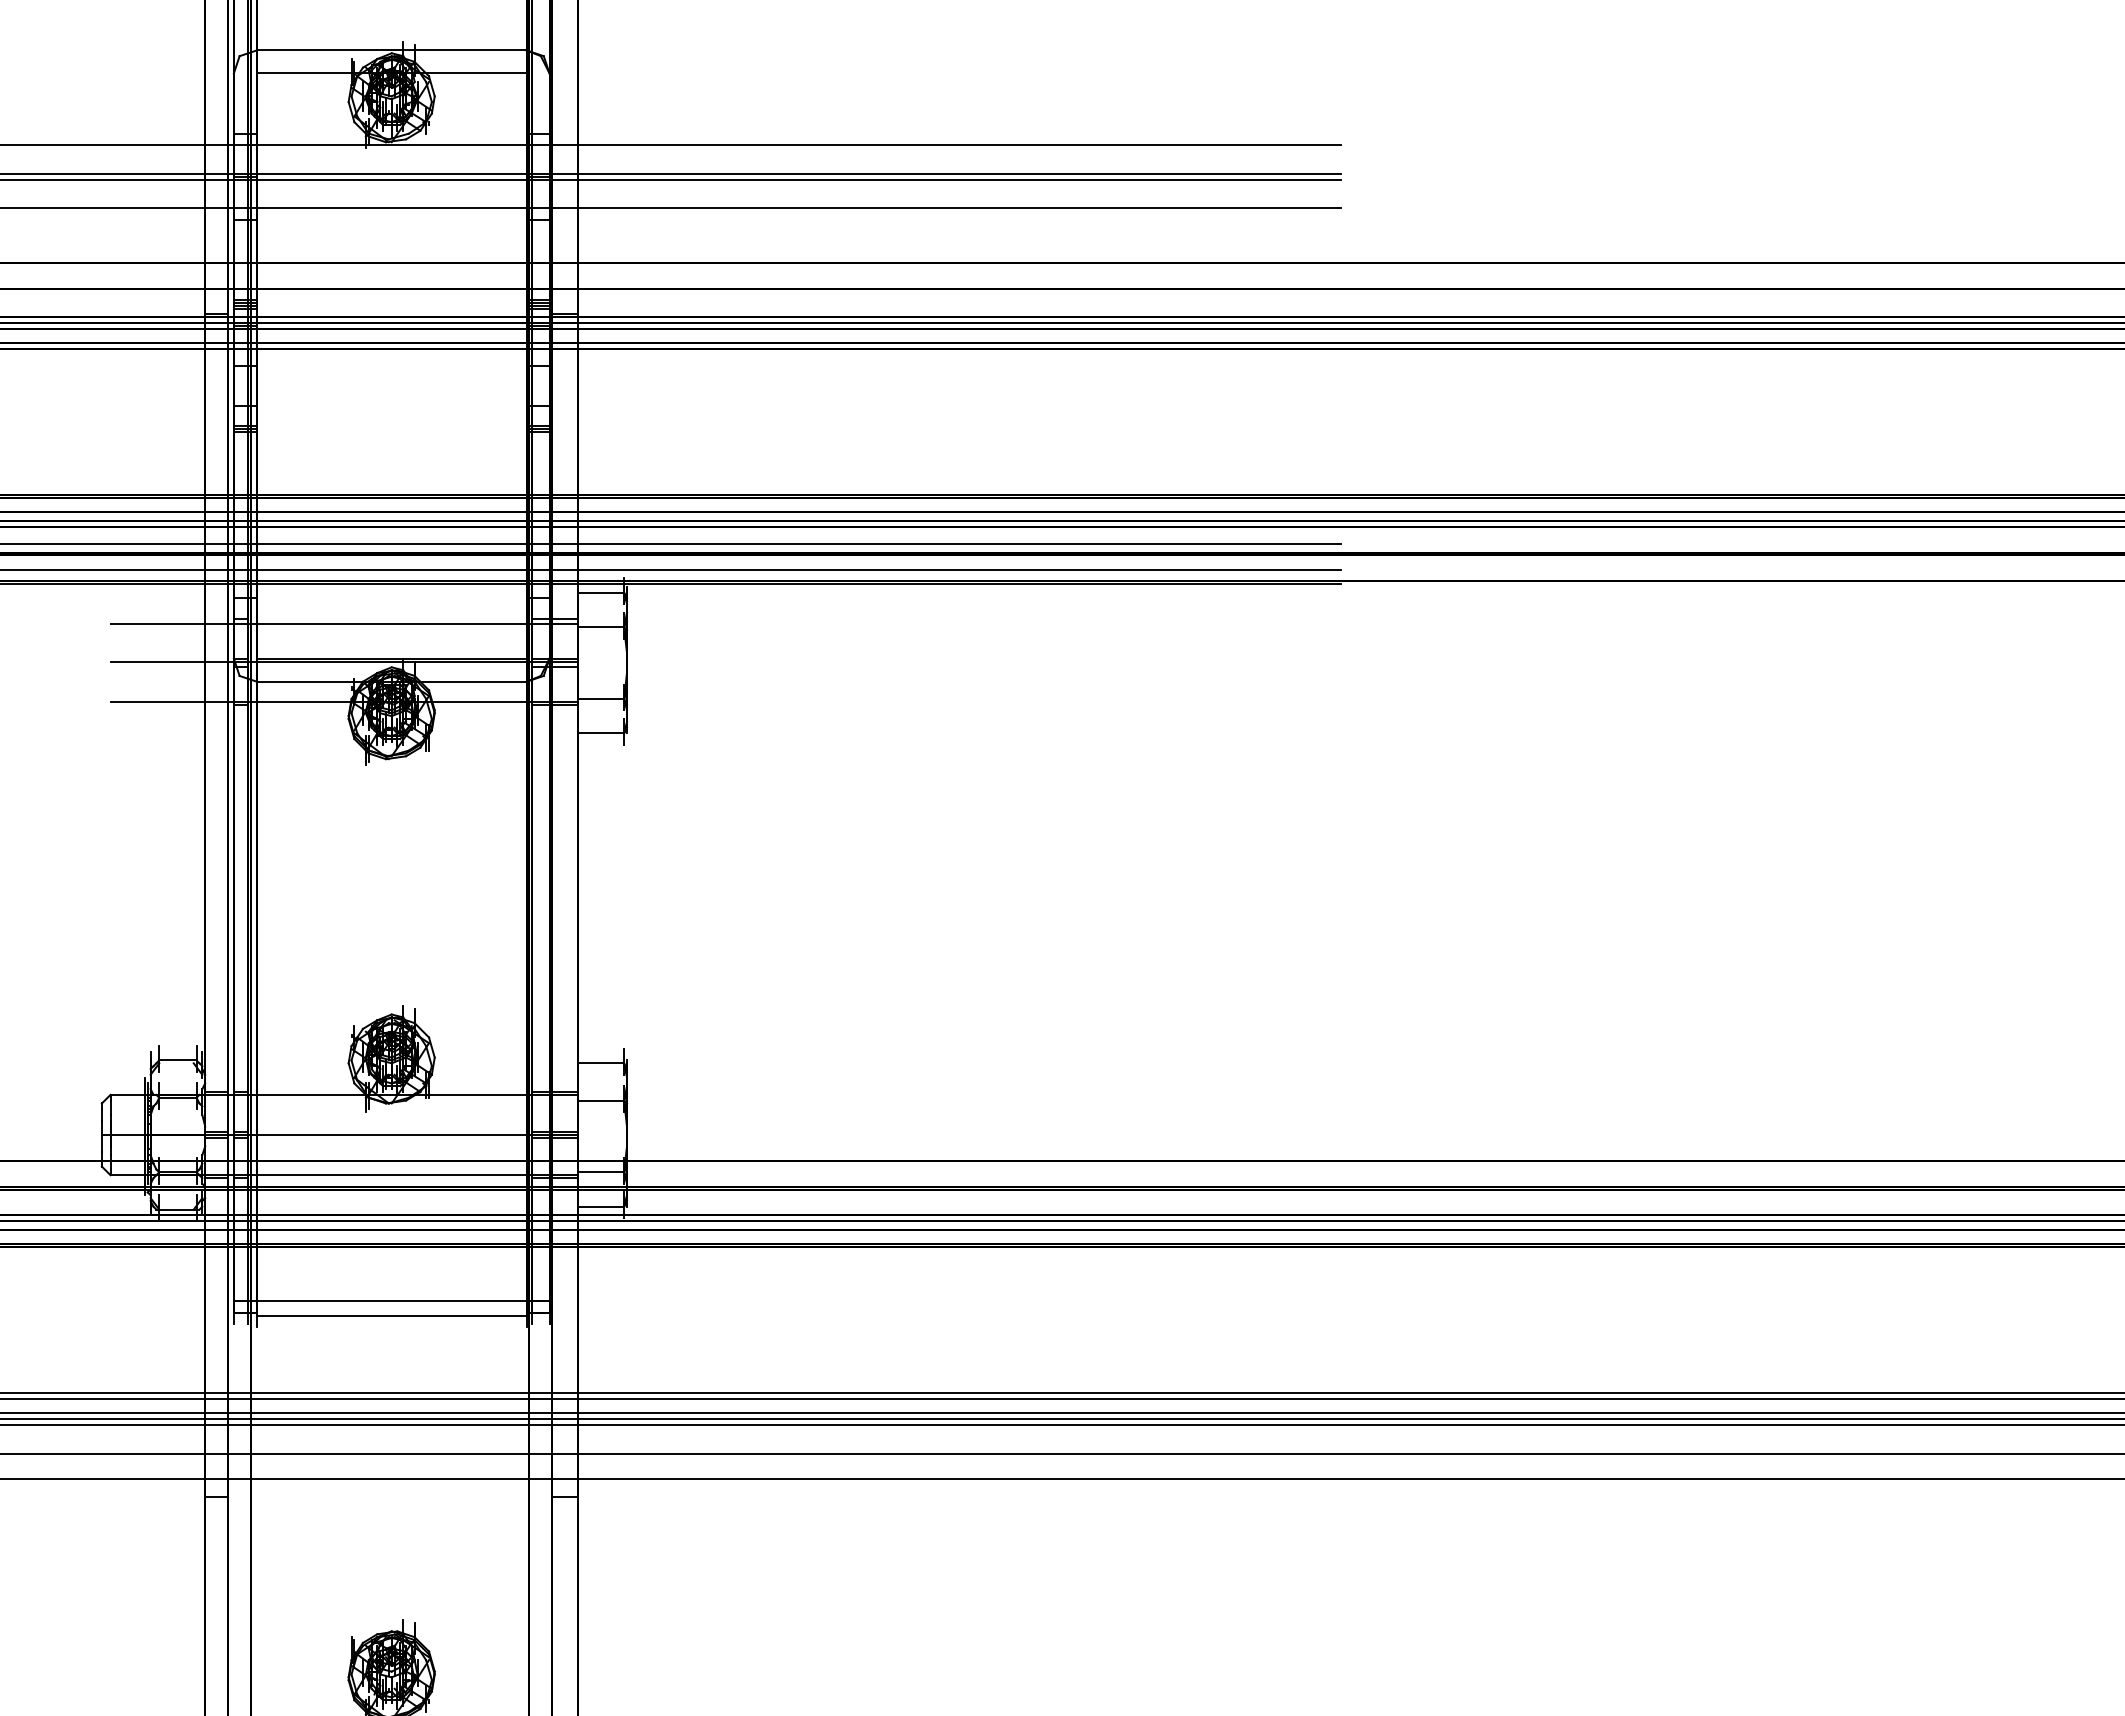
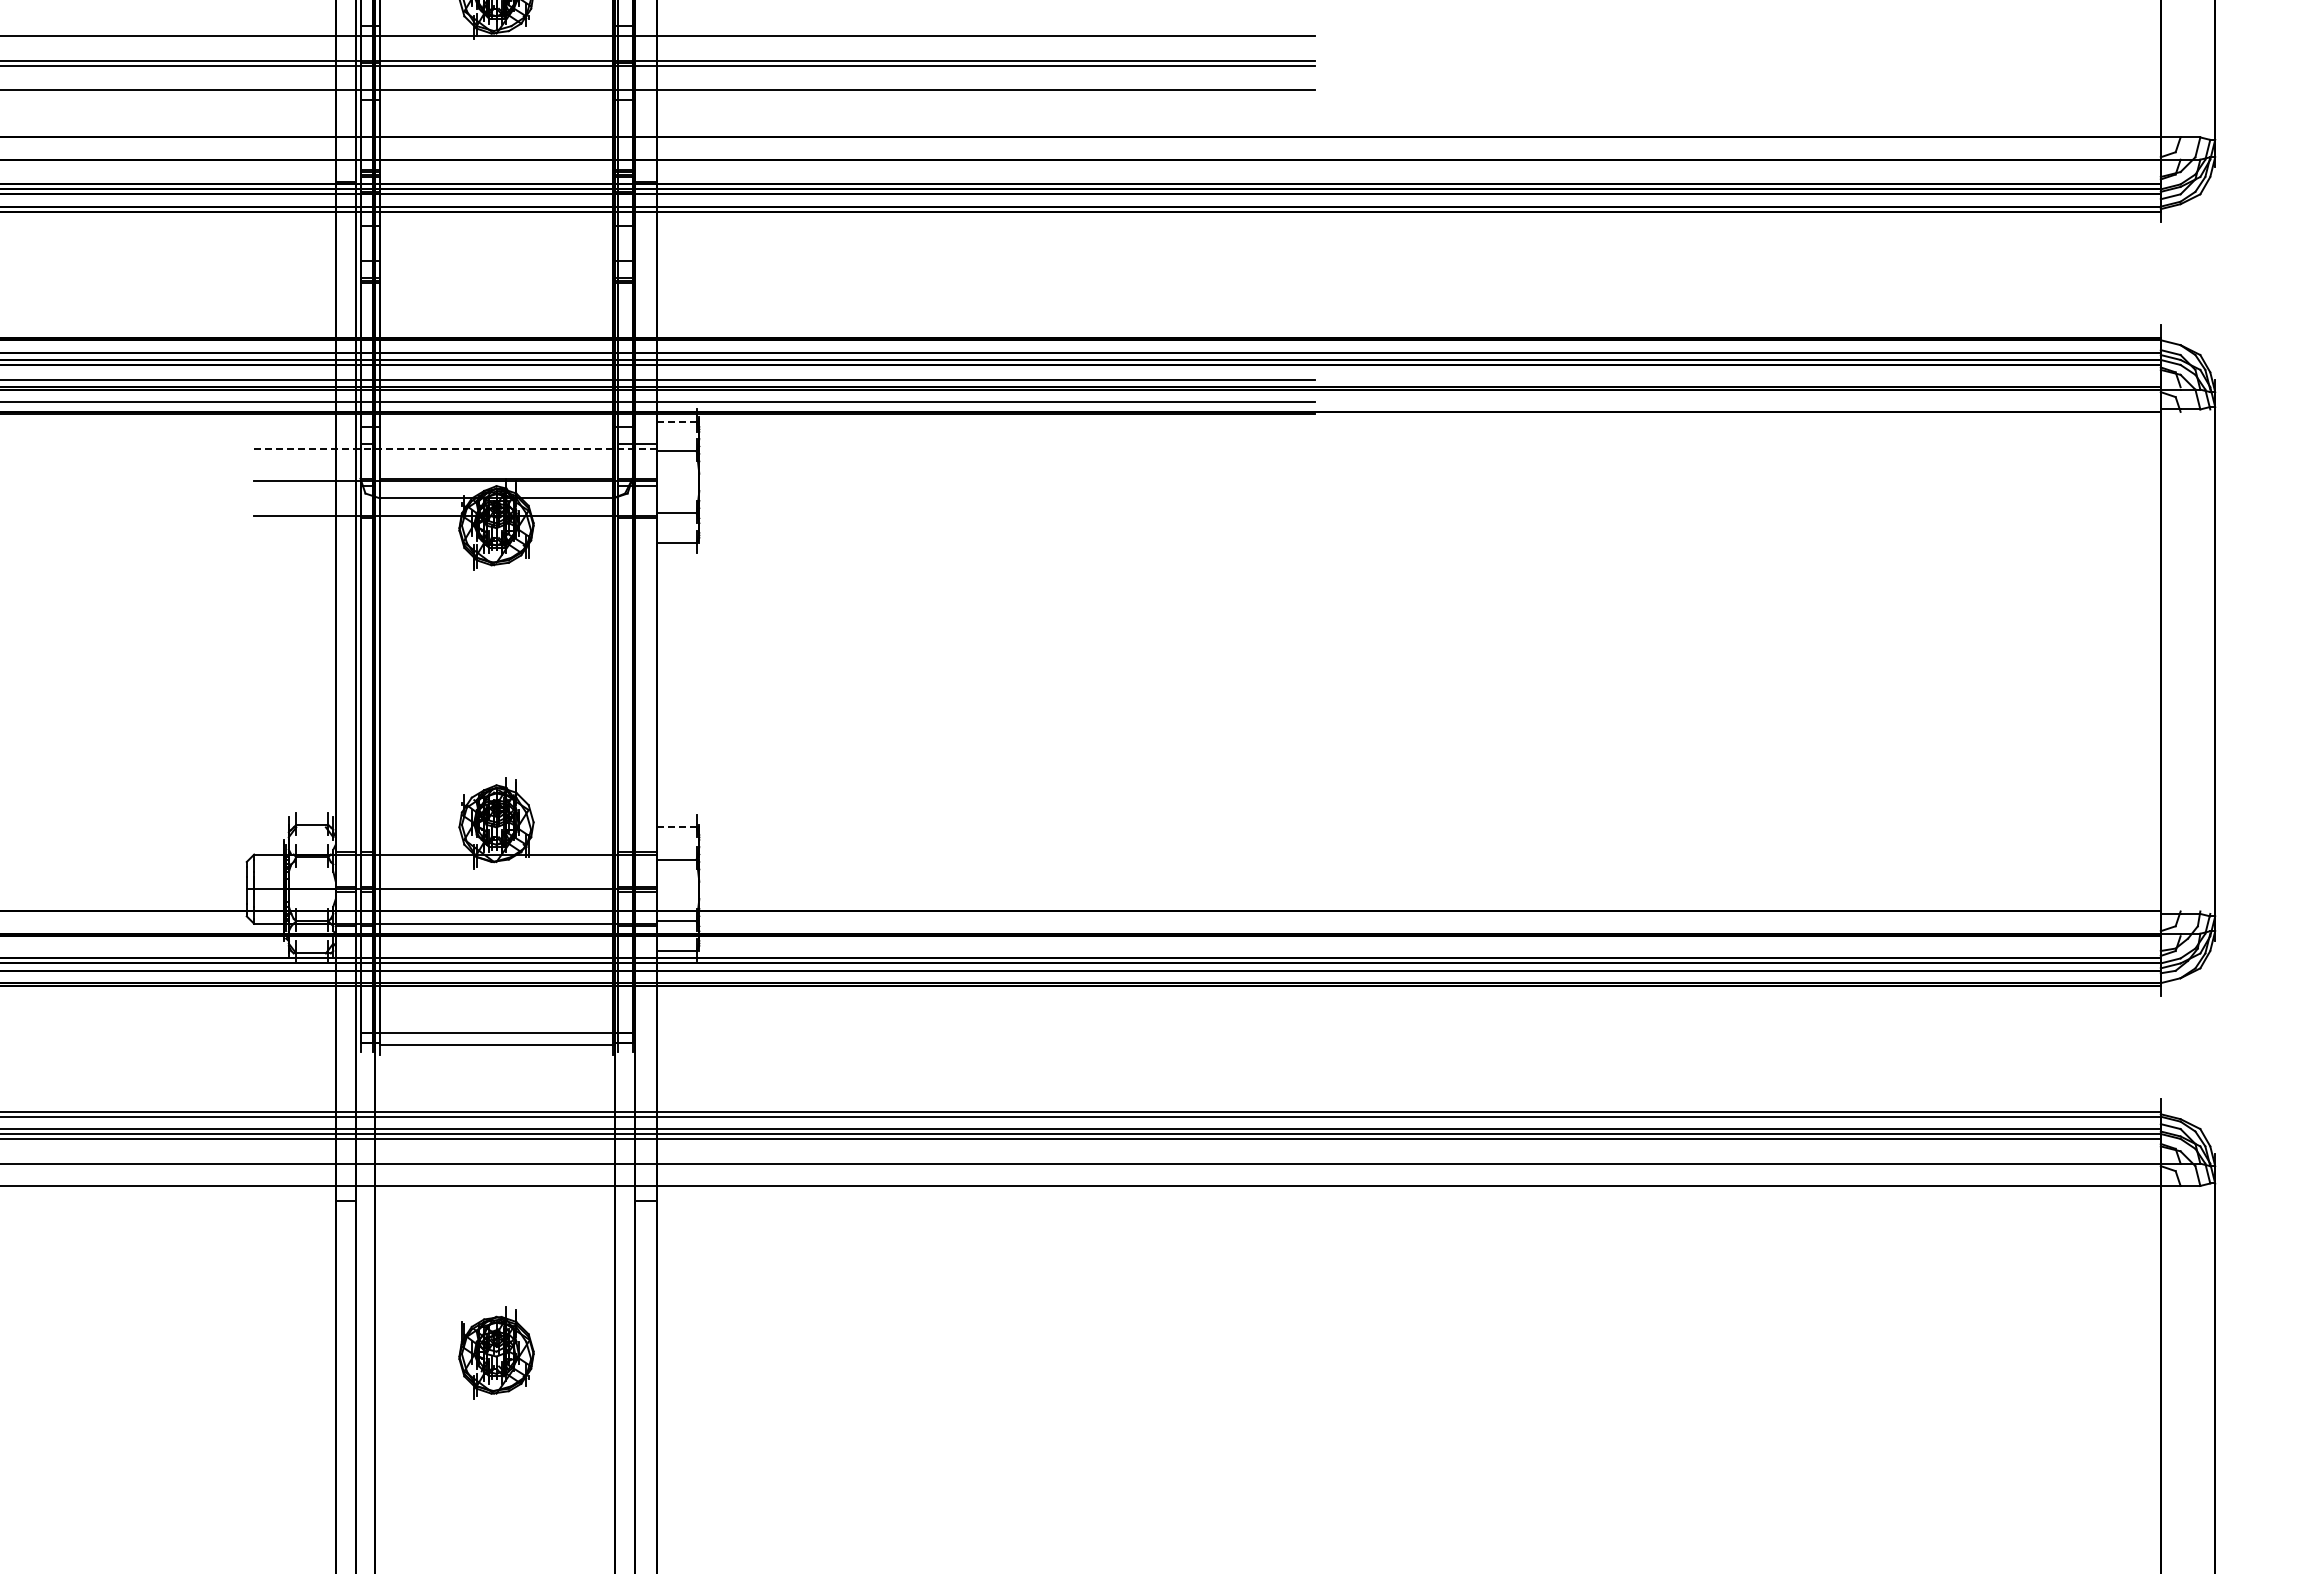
line: (601, 592) -> (677, 421), solid -> dashed
line: (344, 624) -> (455, 449), solid -> dashed
line: (601, 1063) -> (677, 827), solid -> dashed

